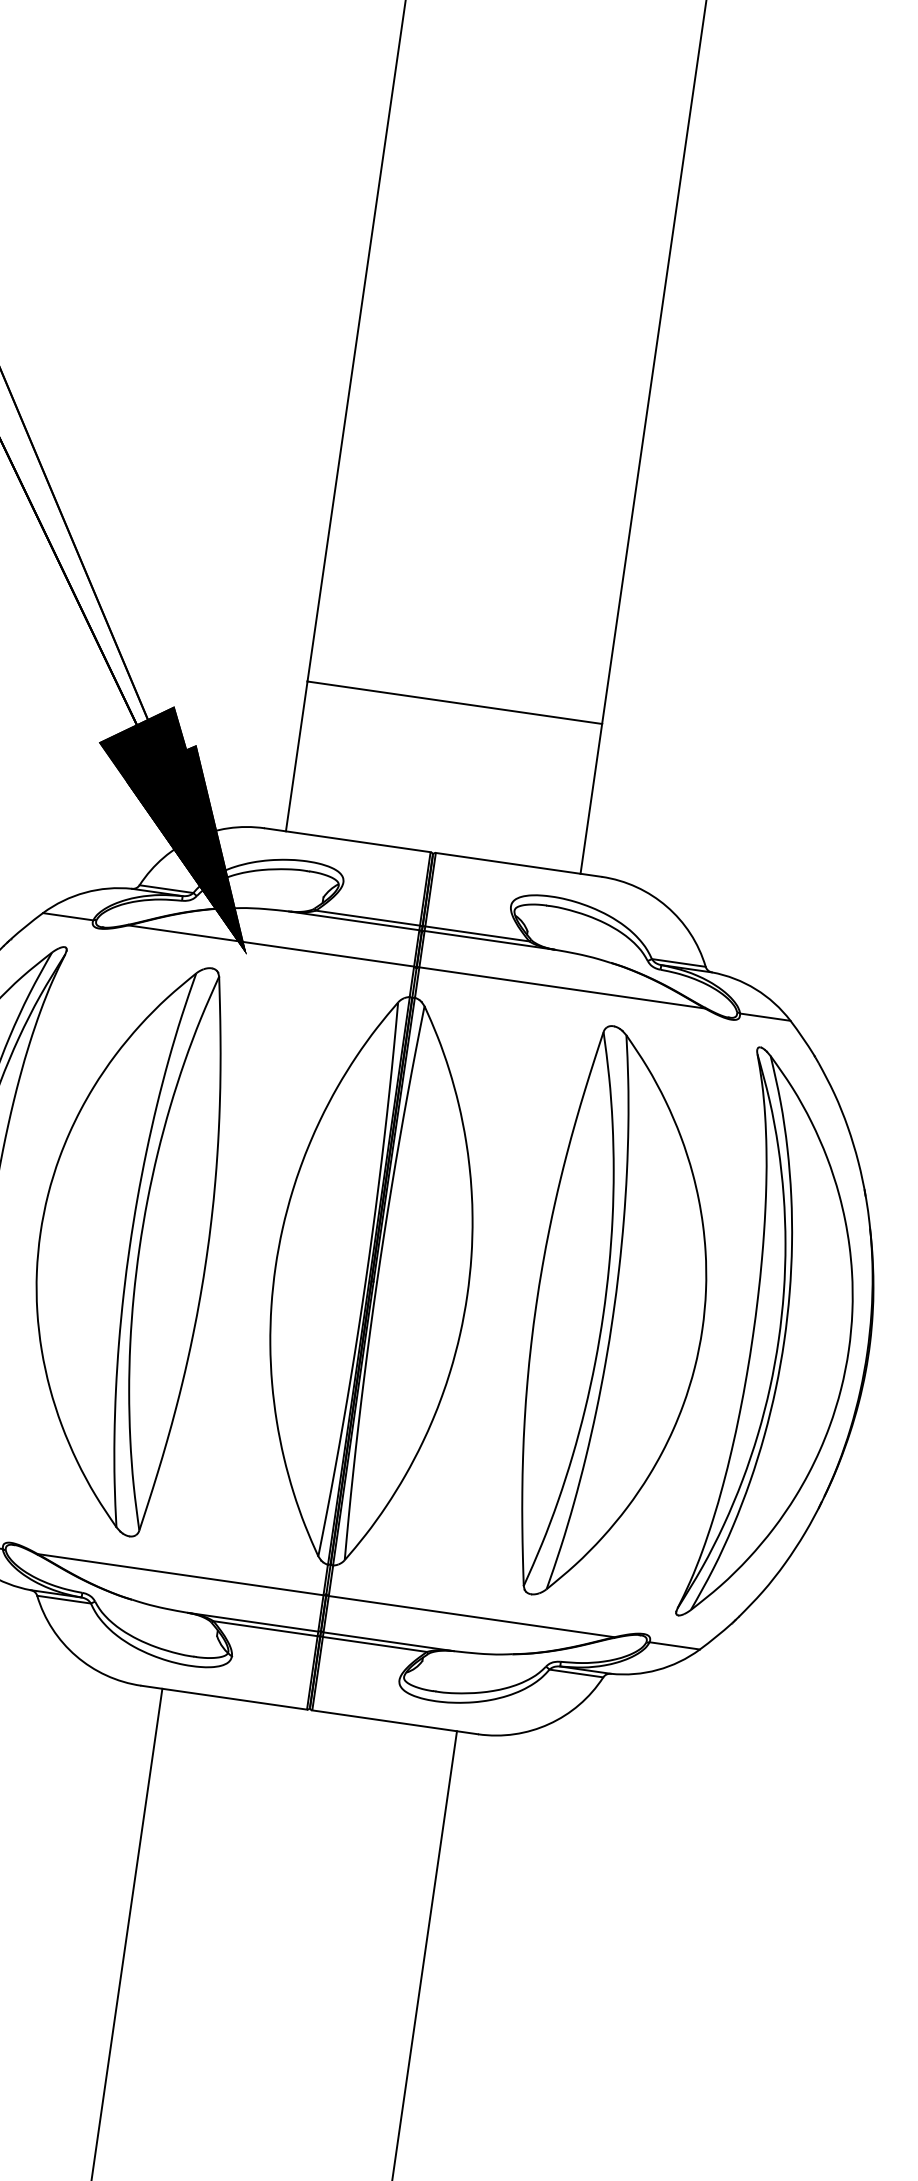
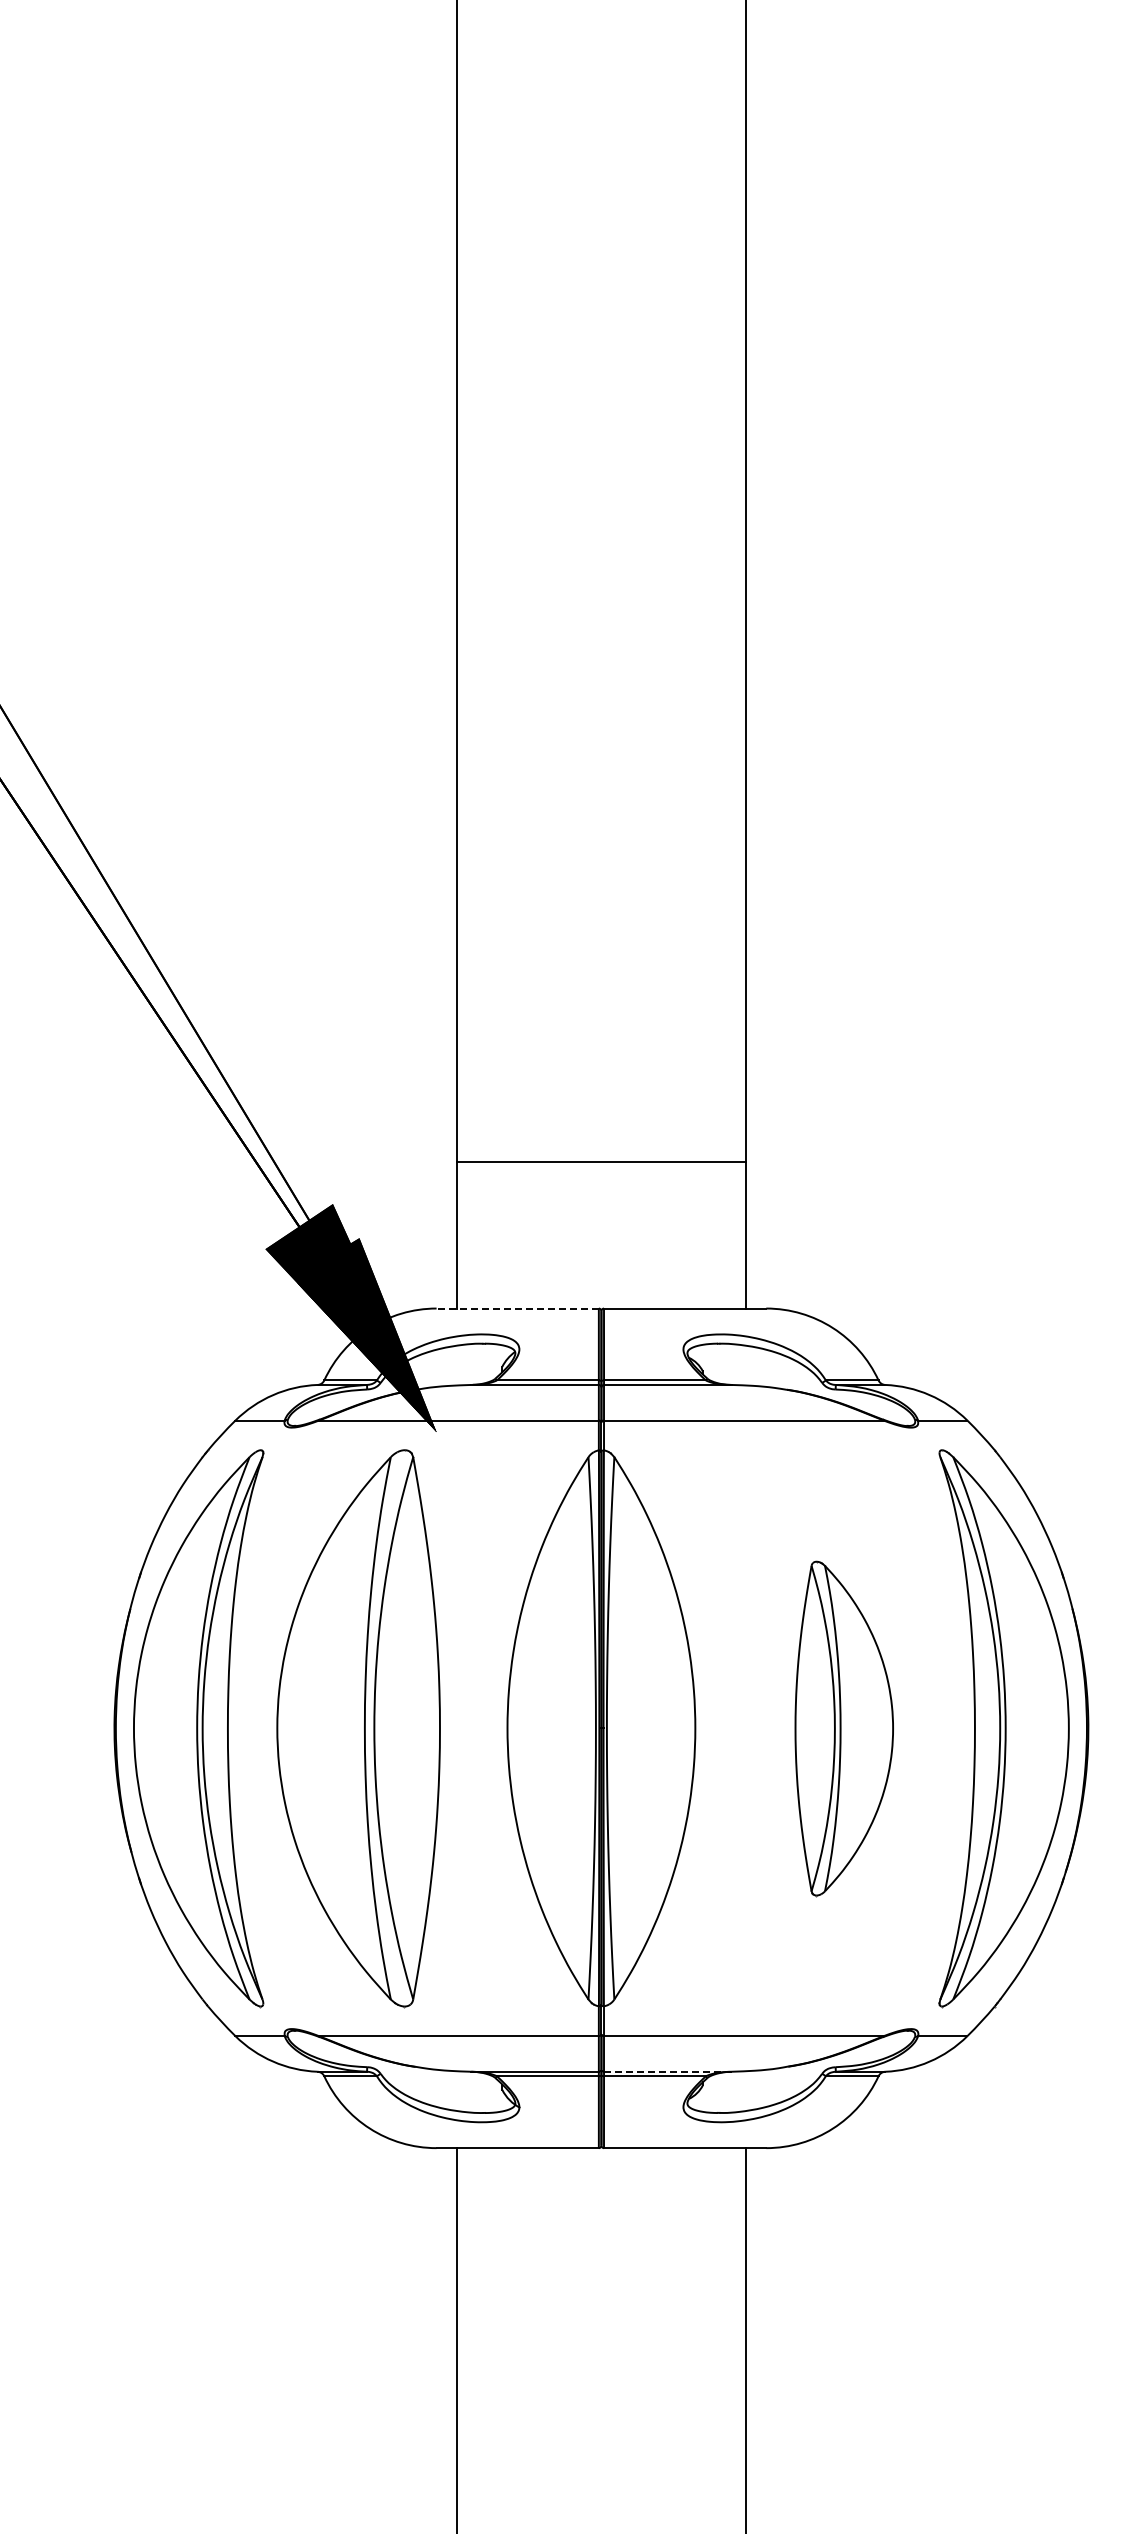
line: (347, 840) -> (517, 1308), solid -> dashed
part: (619, 1317) -> (844, 1728), size x0.6
line: (388, 1641) -> (667, 2071), solid -> dashed

